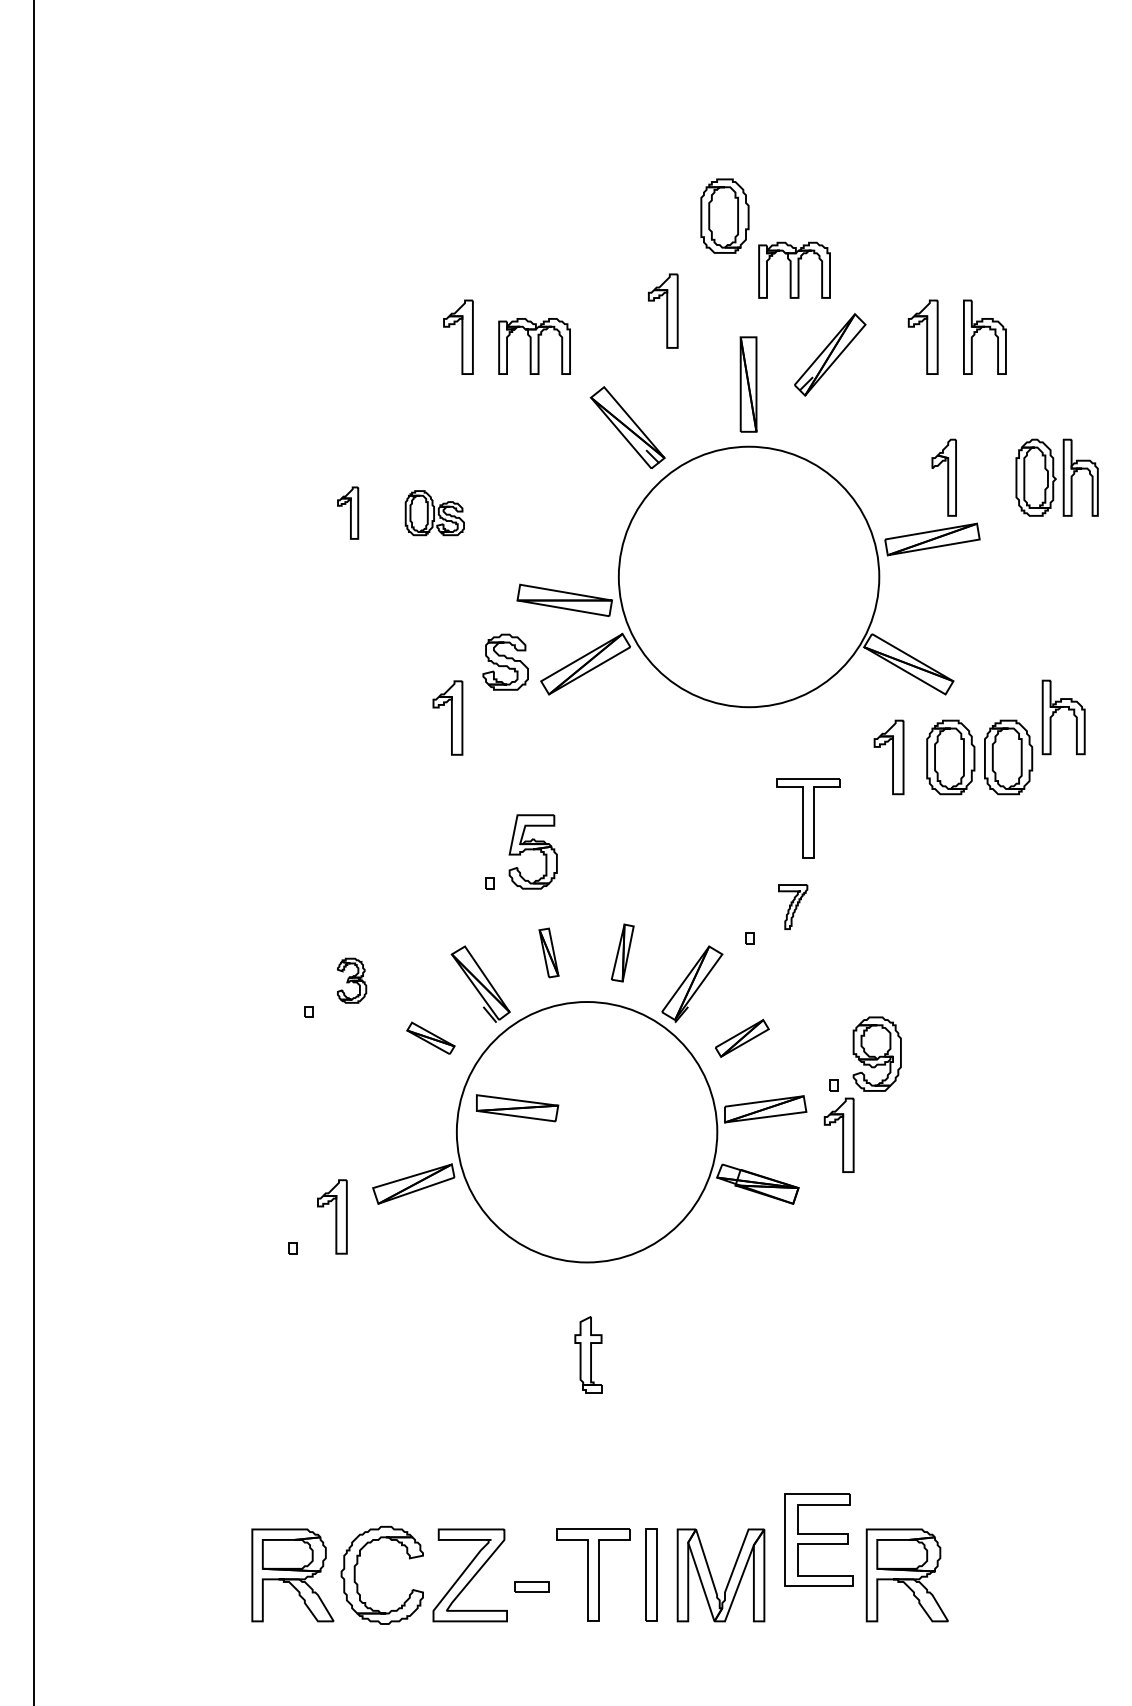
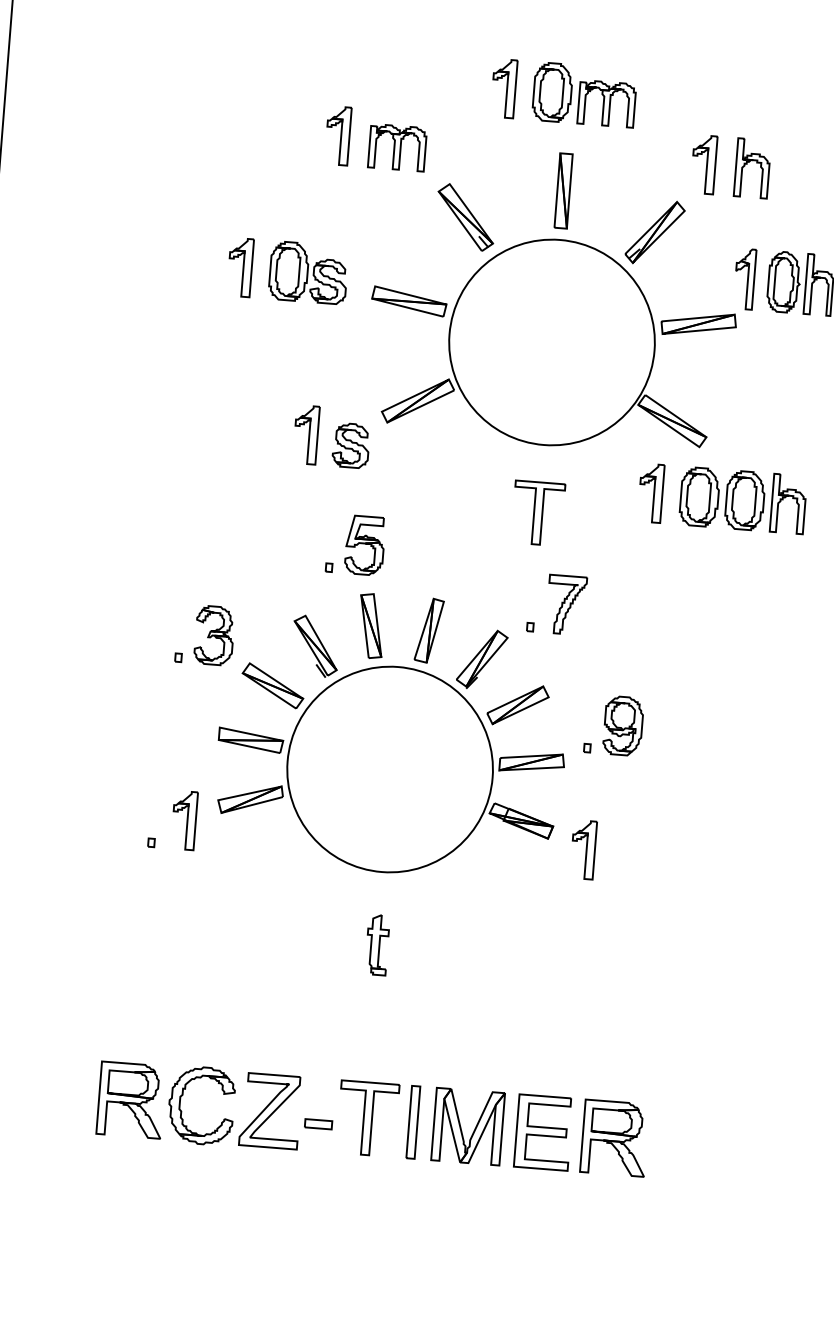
part: (724, 215) -> (552, 91), moved
part: (663, 310) -> (504, 88), moved
part: (830, 354) -> (655, 232), moved
part: (943, 477) -> (744, 278), moved
part: (347, 512) -> (239, 266), size x1.43
part: (434, 512) -> (308, 272), size x1.67
part: (564, 599) -> (409, 300), moved
part: (505, 661) -> (351, 445), moved
part: (1056, 713) -> (783, 500), moved
part: (808, 818) -> (538, 513), moved
part: (792, 906) -> (565, 604), size x1.67
part: (548, 952) -> (370, 625), size x1.67
part: (622, 952) -> (429, 630), size x1.43
part: (351, 980) -> (214, 635), size x1.67
part: (430, 1038) -> (272, 686), size x1.67
part: (742, 1038) -> (518, 705), size x1.43
part: (517, 1108) -> (250, 740), moved
part: (838, 1134) -> (583, 849), moved
part: (818, 1539) -> (543, 1131), moved

